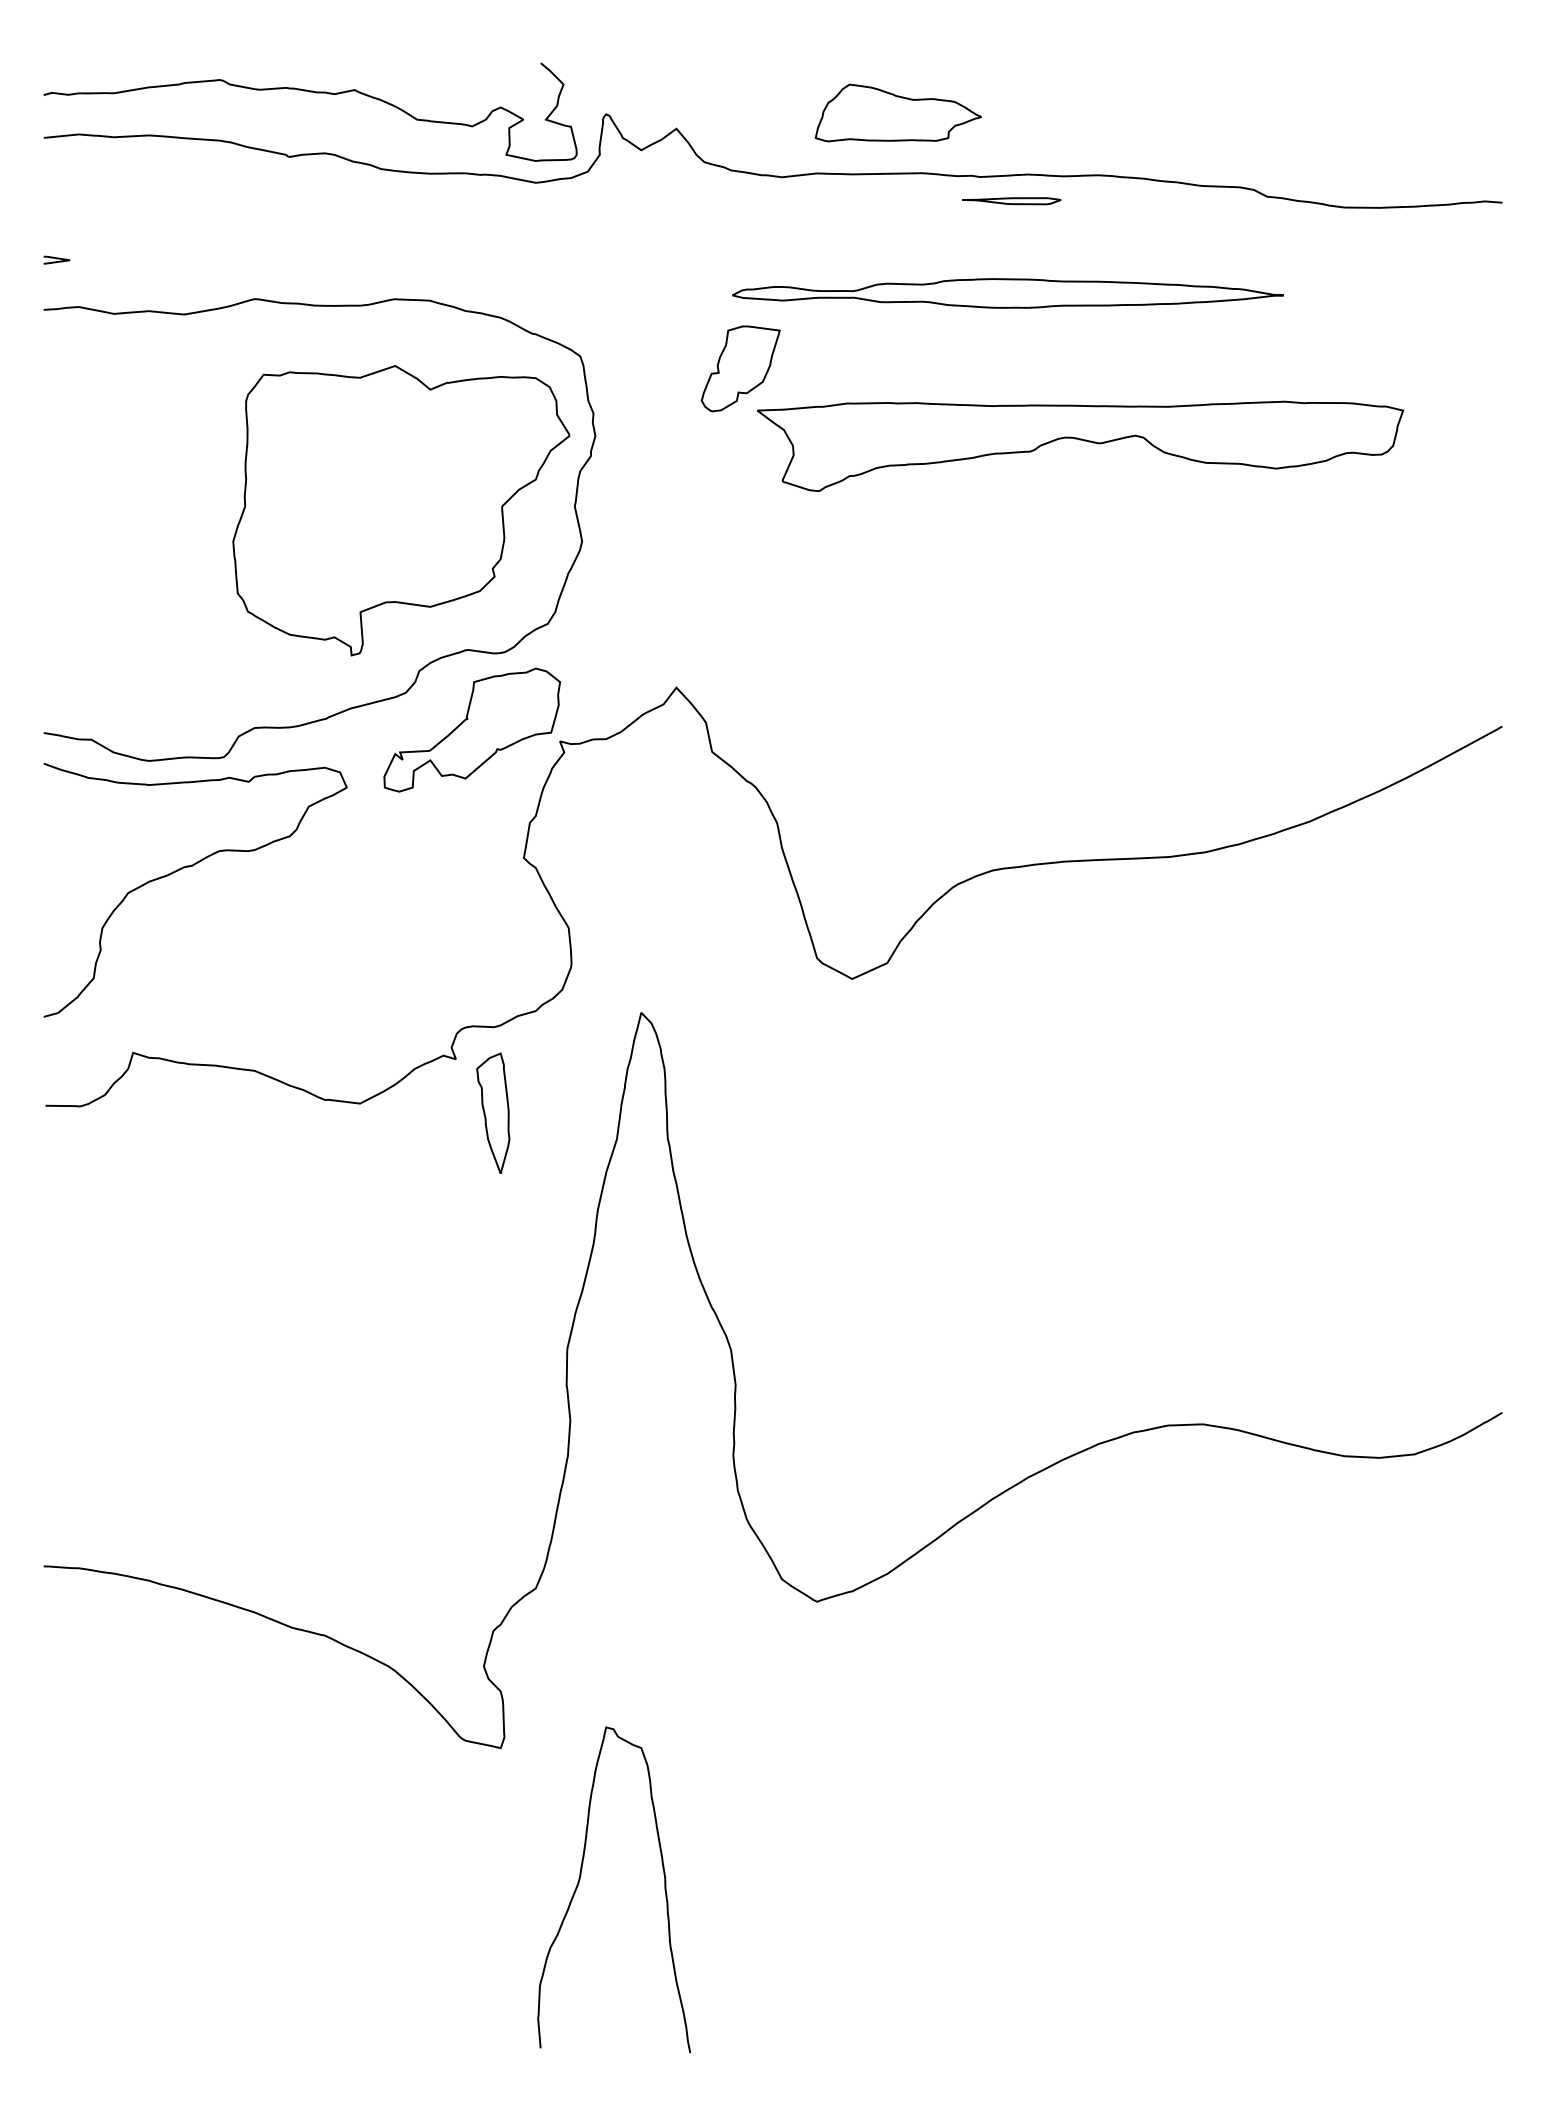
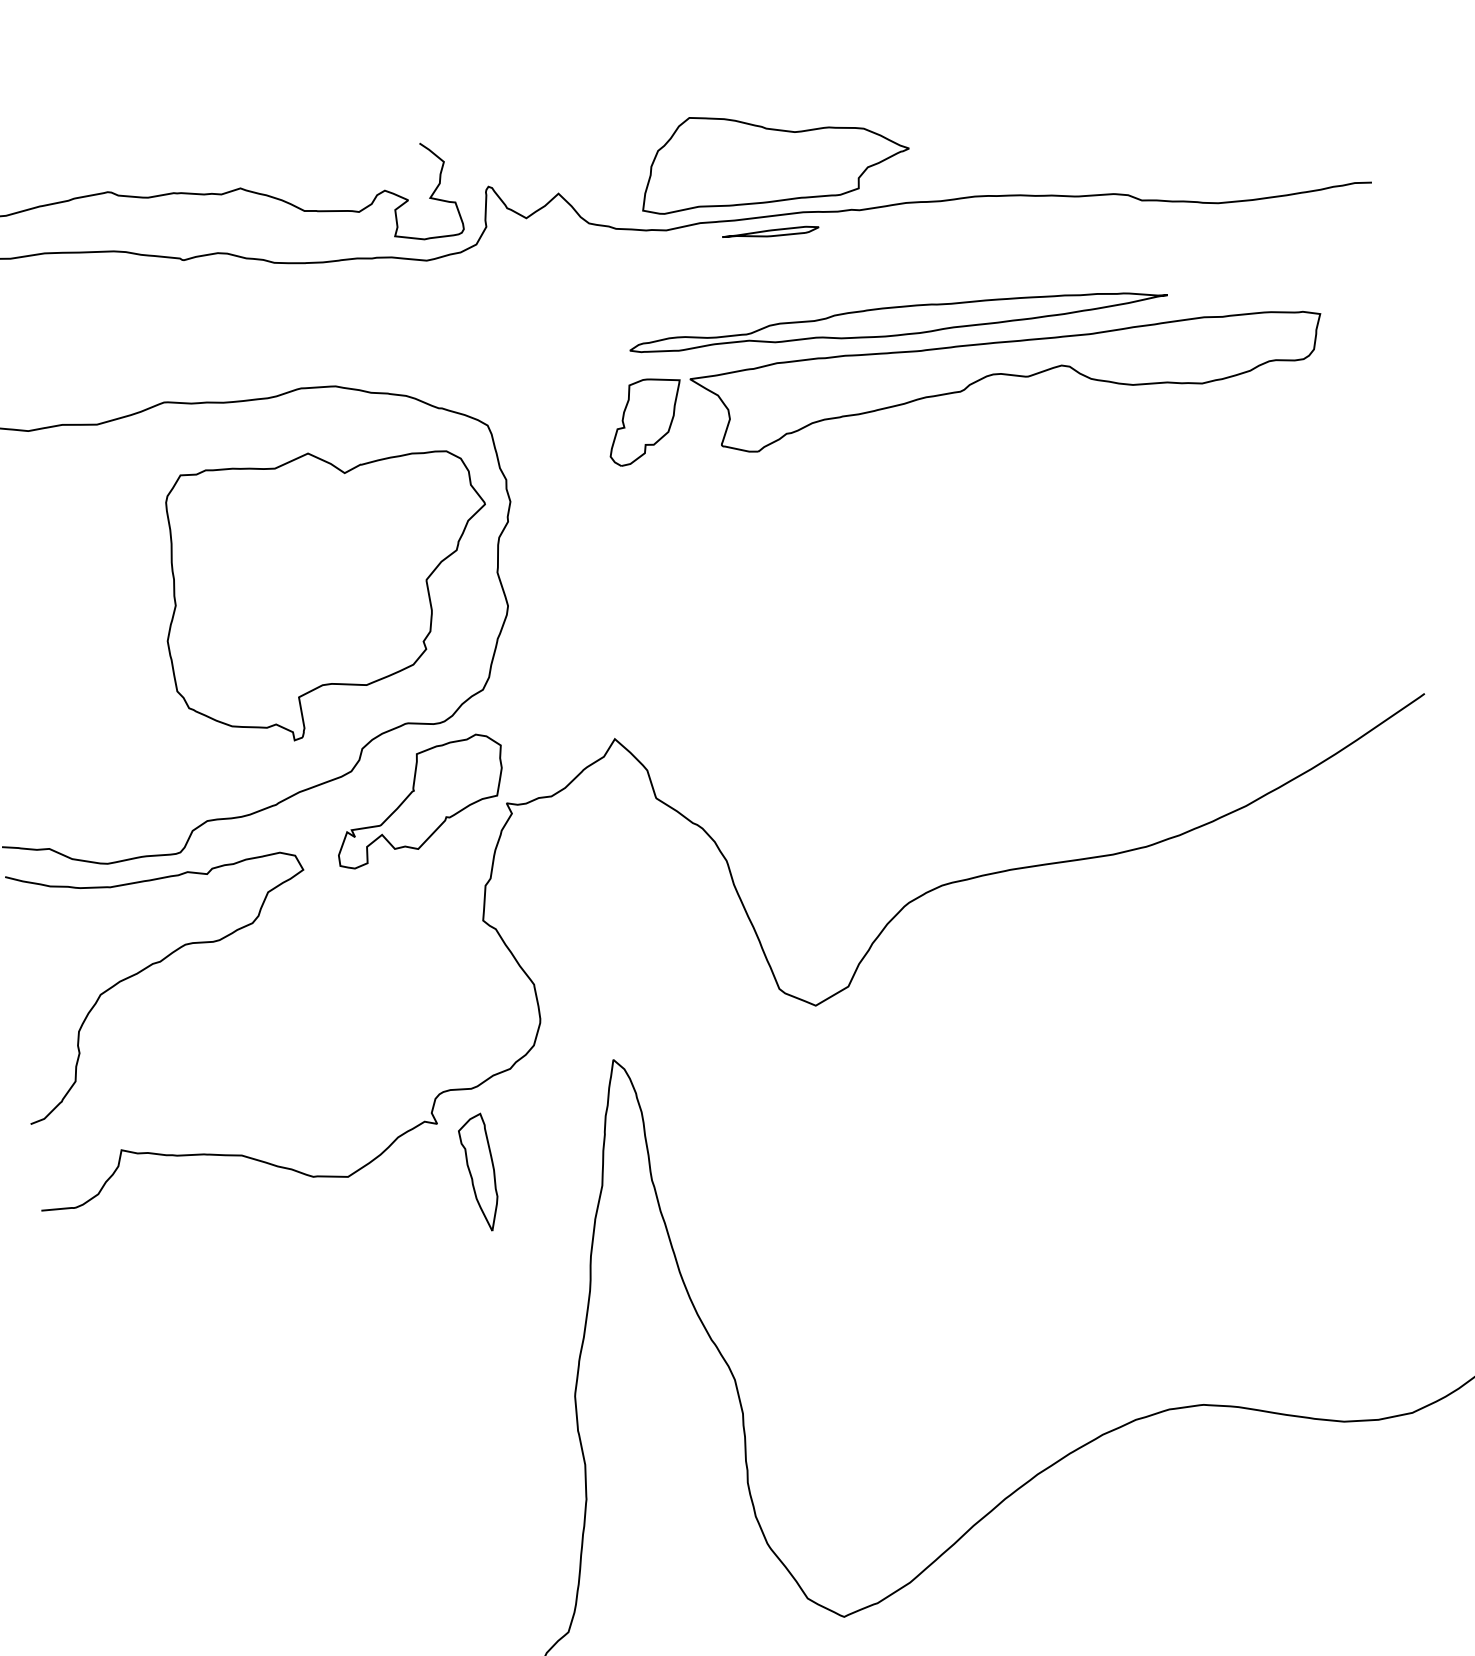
part: (898, 112) -> (773, 155), size x1.67
part: (1011, 201) -> (770, 233), moved
part: (1080, 446) -> (1008, 381), moved

